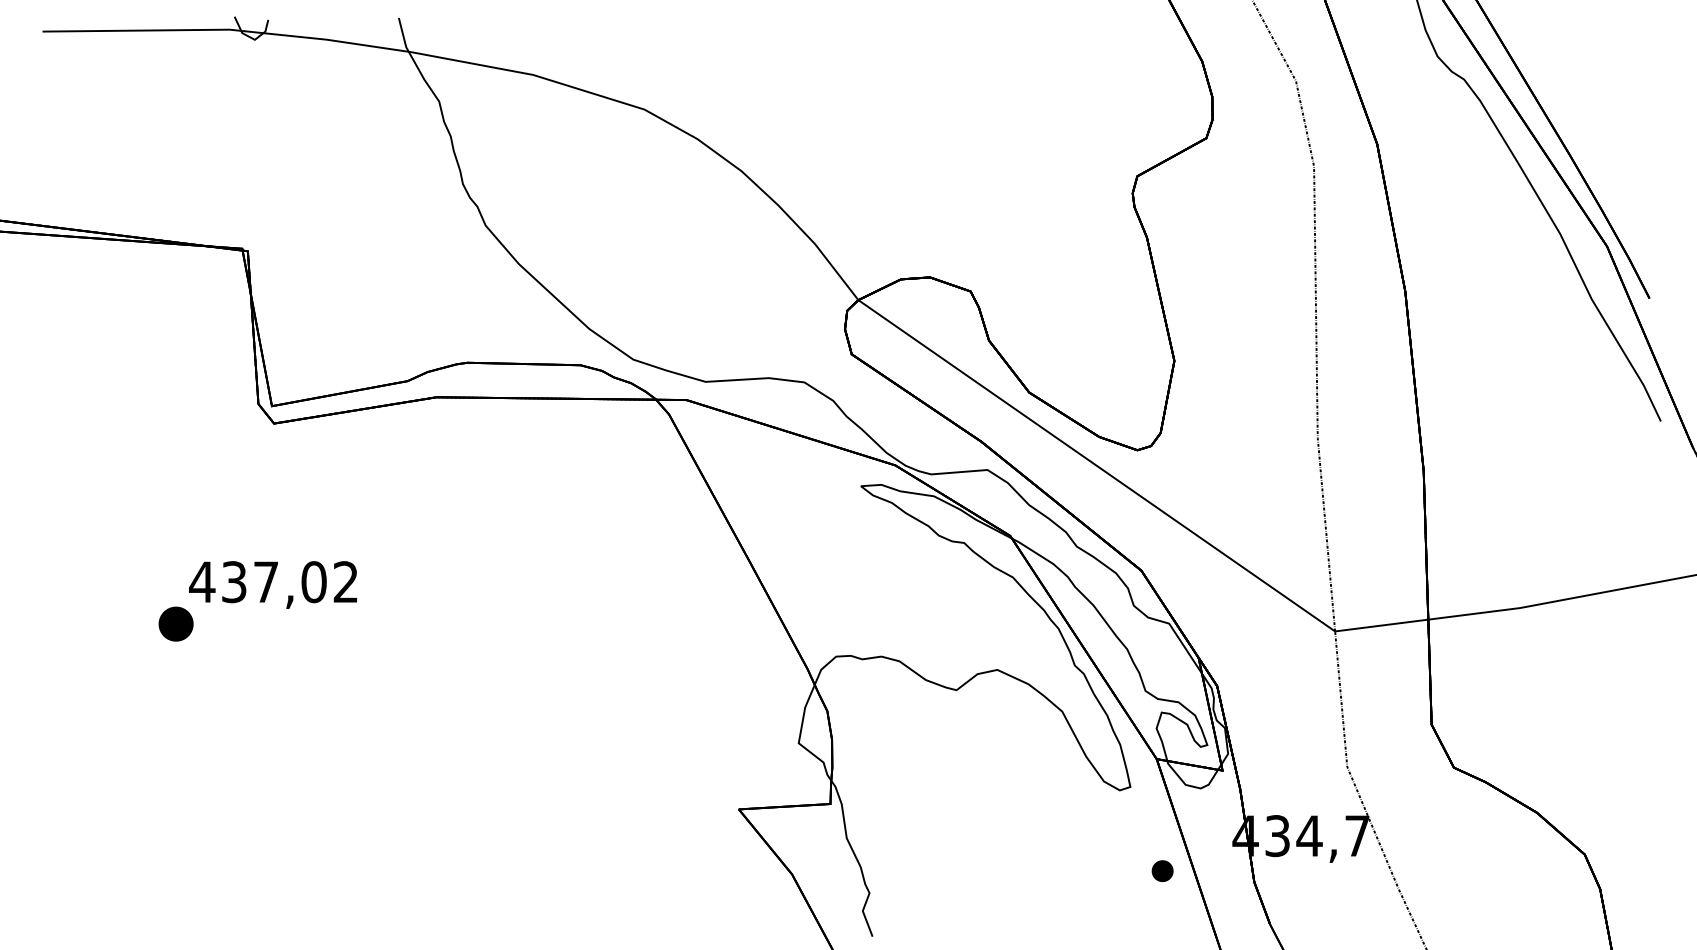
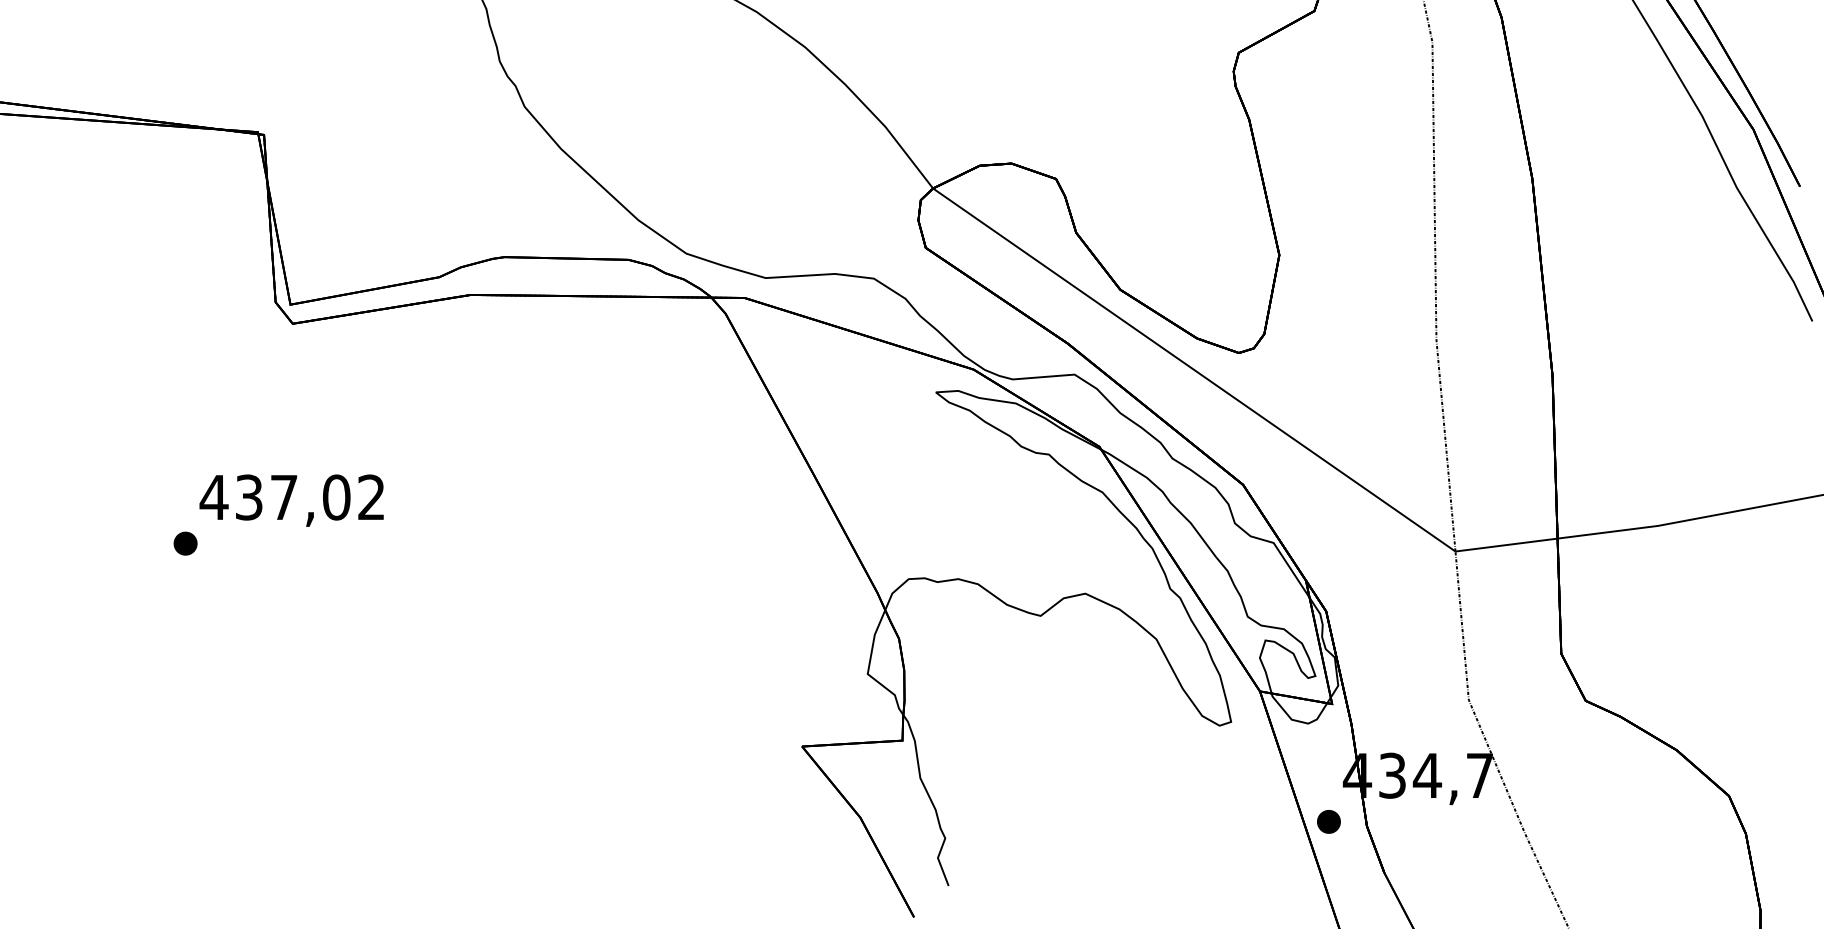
part: (176, 624) -> (185, 543), size x0.62
part: (1162, 870) -> (1328, 821), moved

